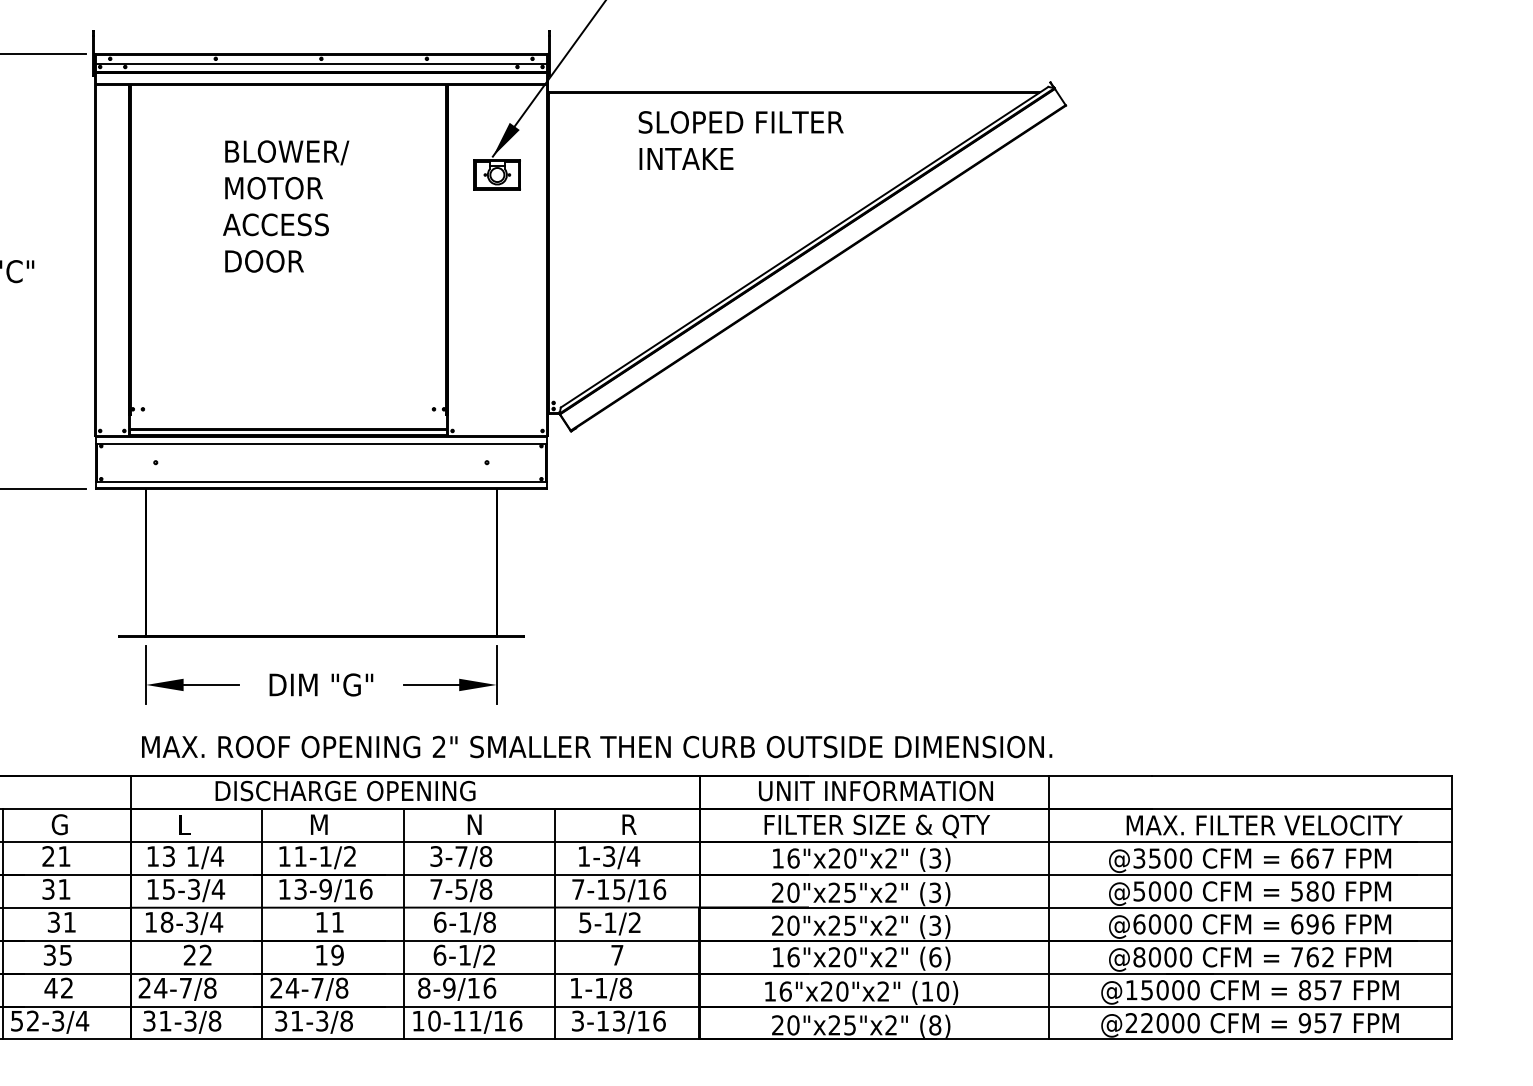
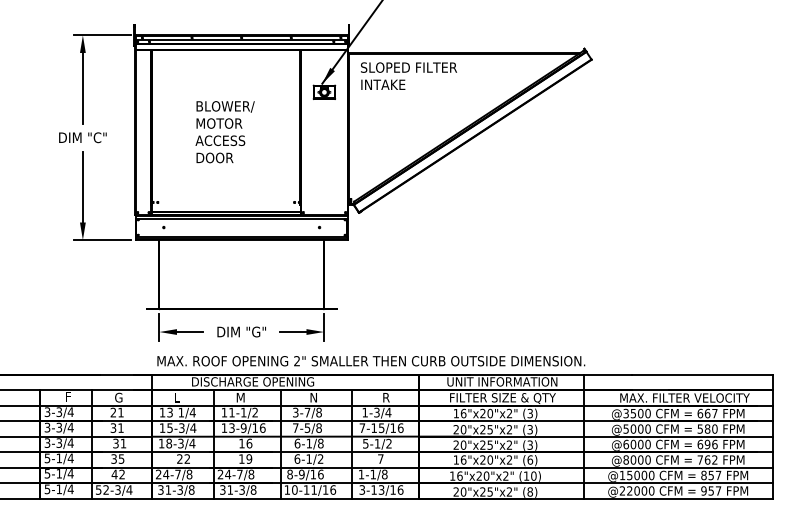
text: (740, 139) -> (408, 75), moved
text: (284, 207) -> (224, 132), moved
text: (337, 922) -> (249, 443), 11 -> 16

